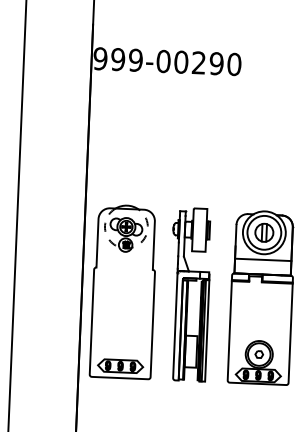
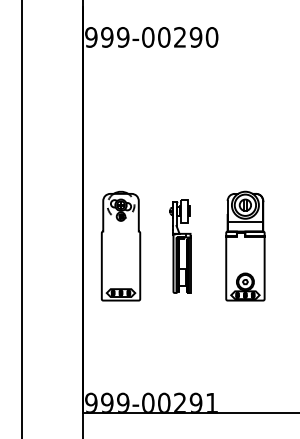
part: (123, 291) -> (120, 245), size x0.7
part: (189, 294) -> (180, 246), size x0.6
part: (261, 296) -> (245, 245), size x0.7

